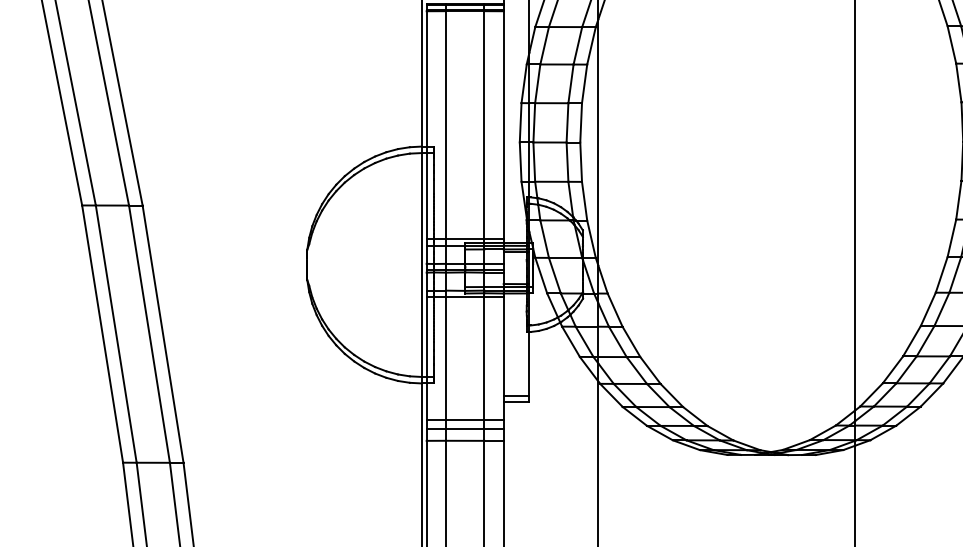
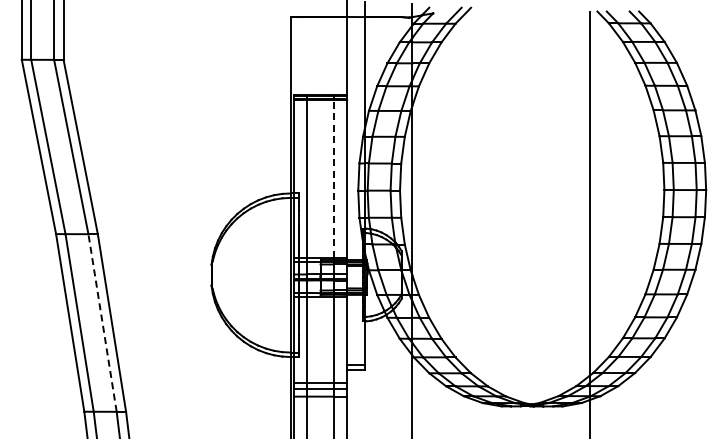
line: (483, 124) -> (333, 178), solid -> dashed
line: (149, 334) -> (102, 323), solid -> dashed

